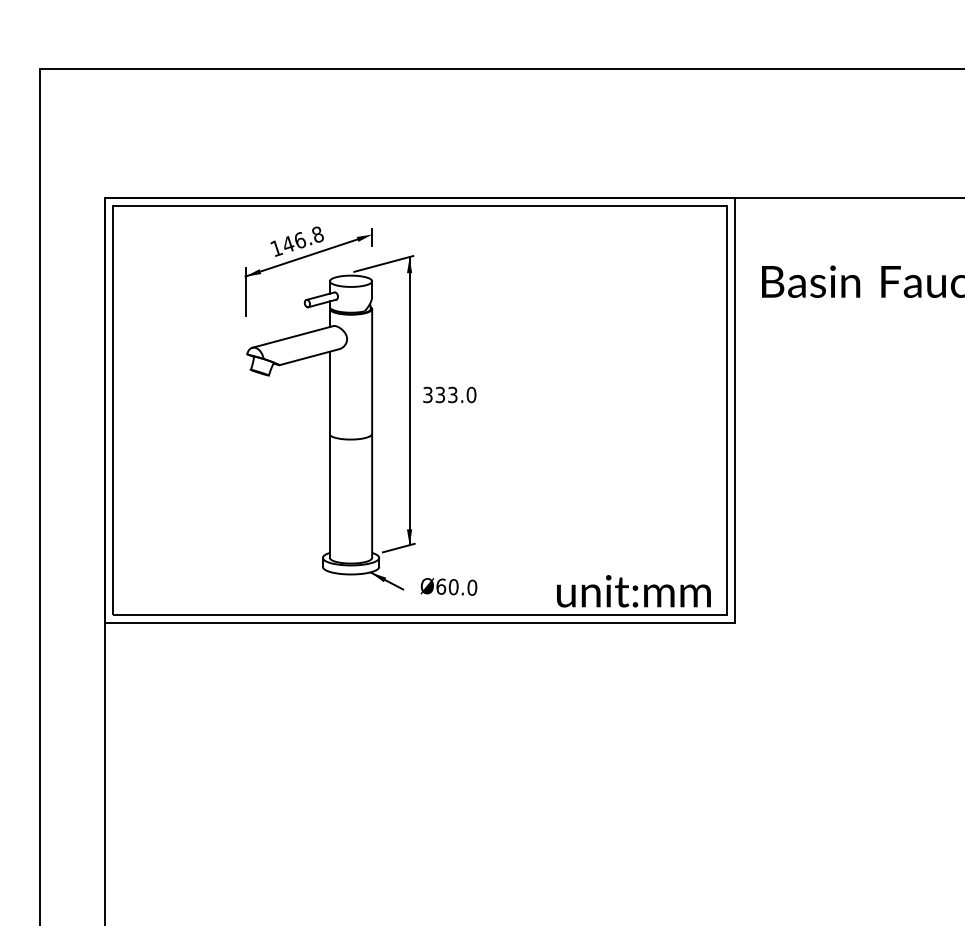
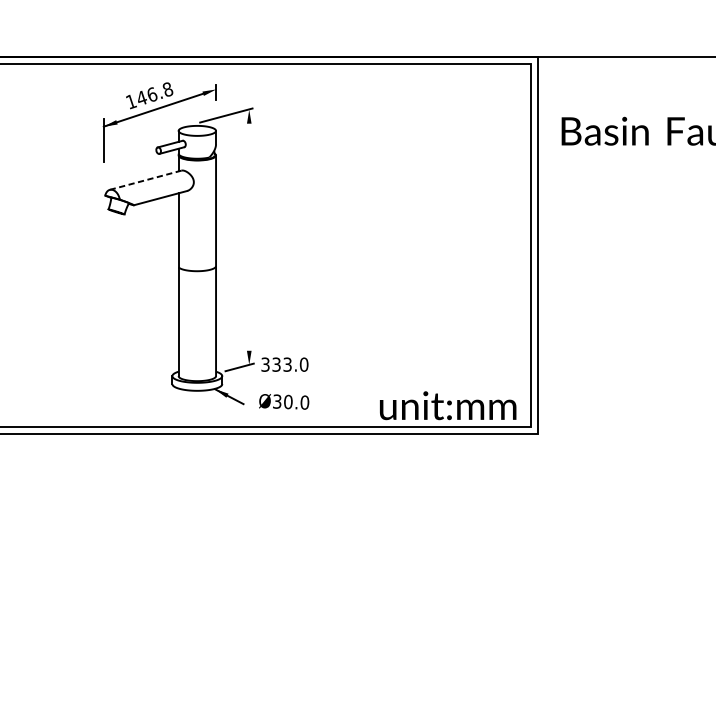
line: (292, 336) -> (145, 179), solid -> dashed
text: (449, 394) -> (284, 364), moved
line: (409, 401) -> (249, 237), removed
text: (441, 586) -> (277, 401), Ø60.0 -> Ø30.0

